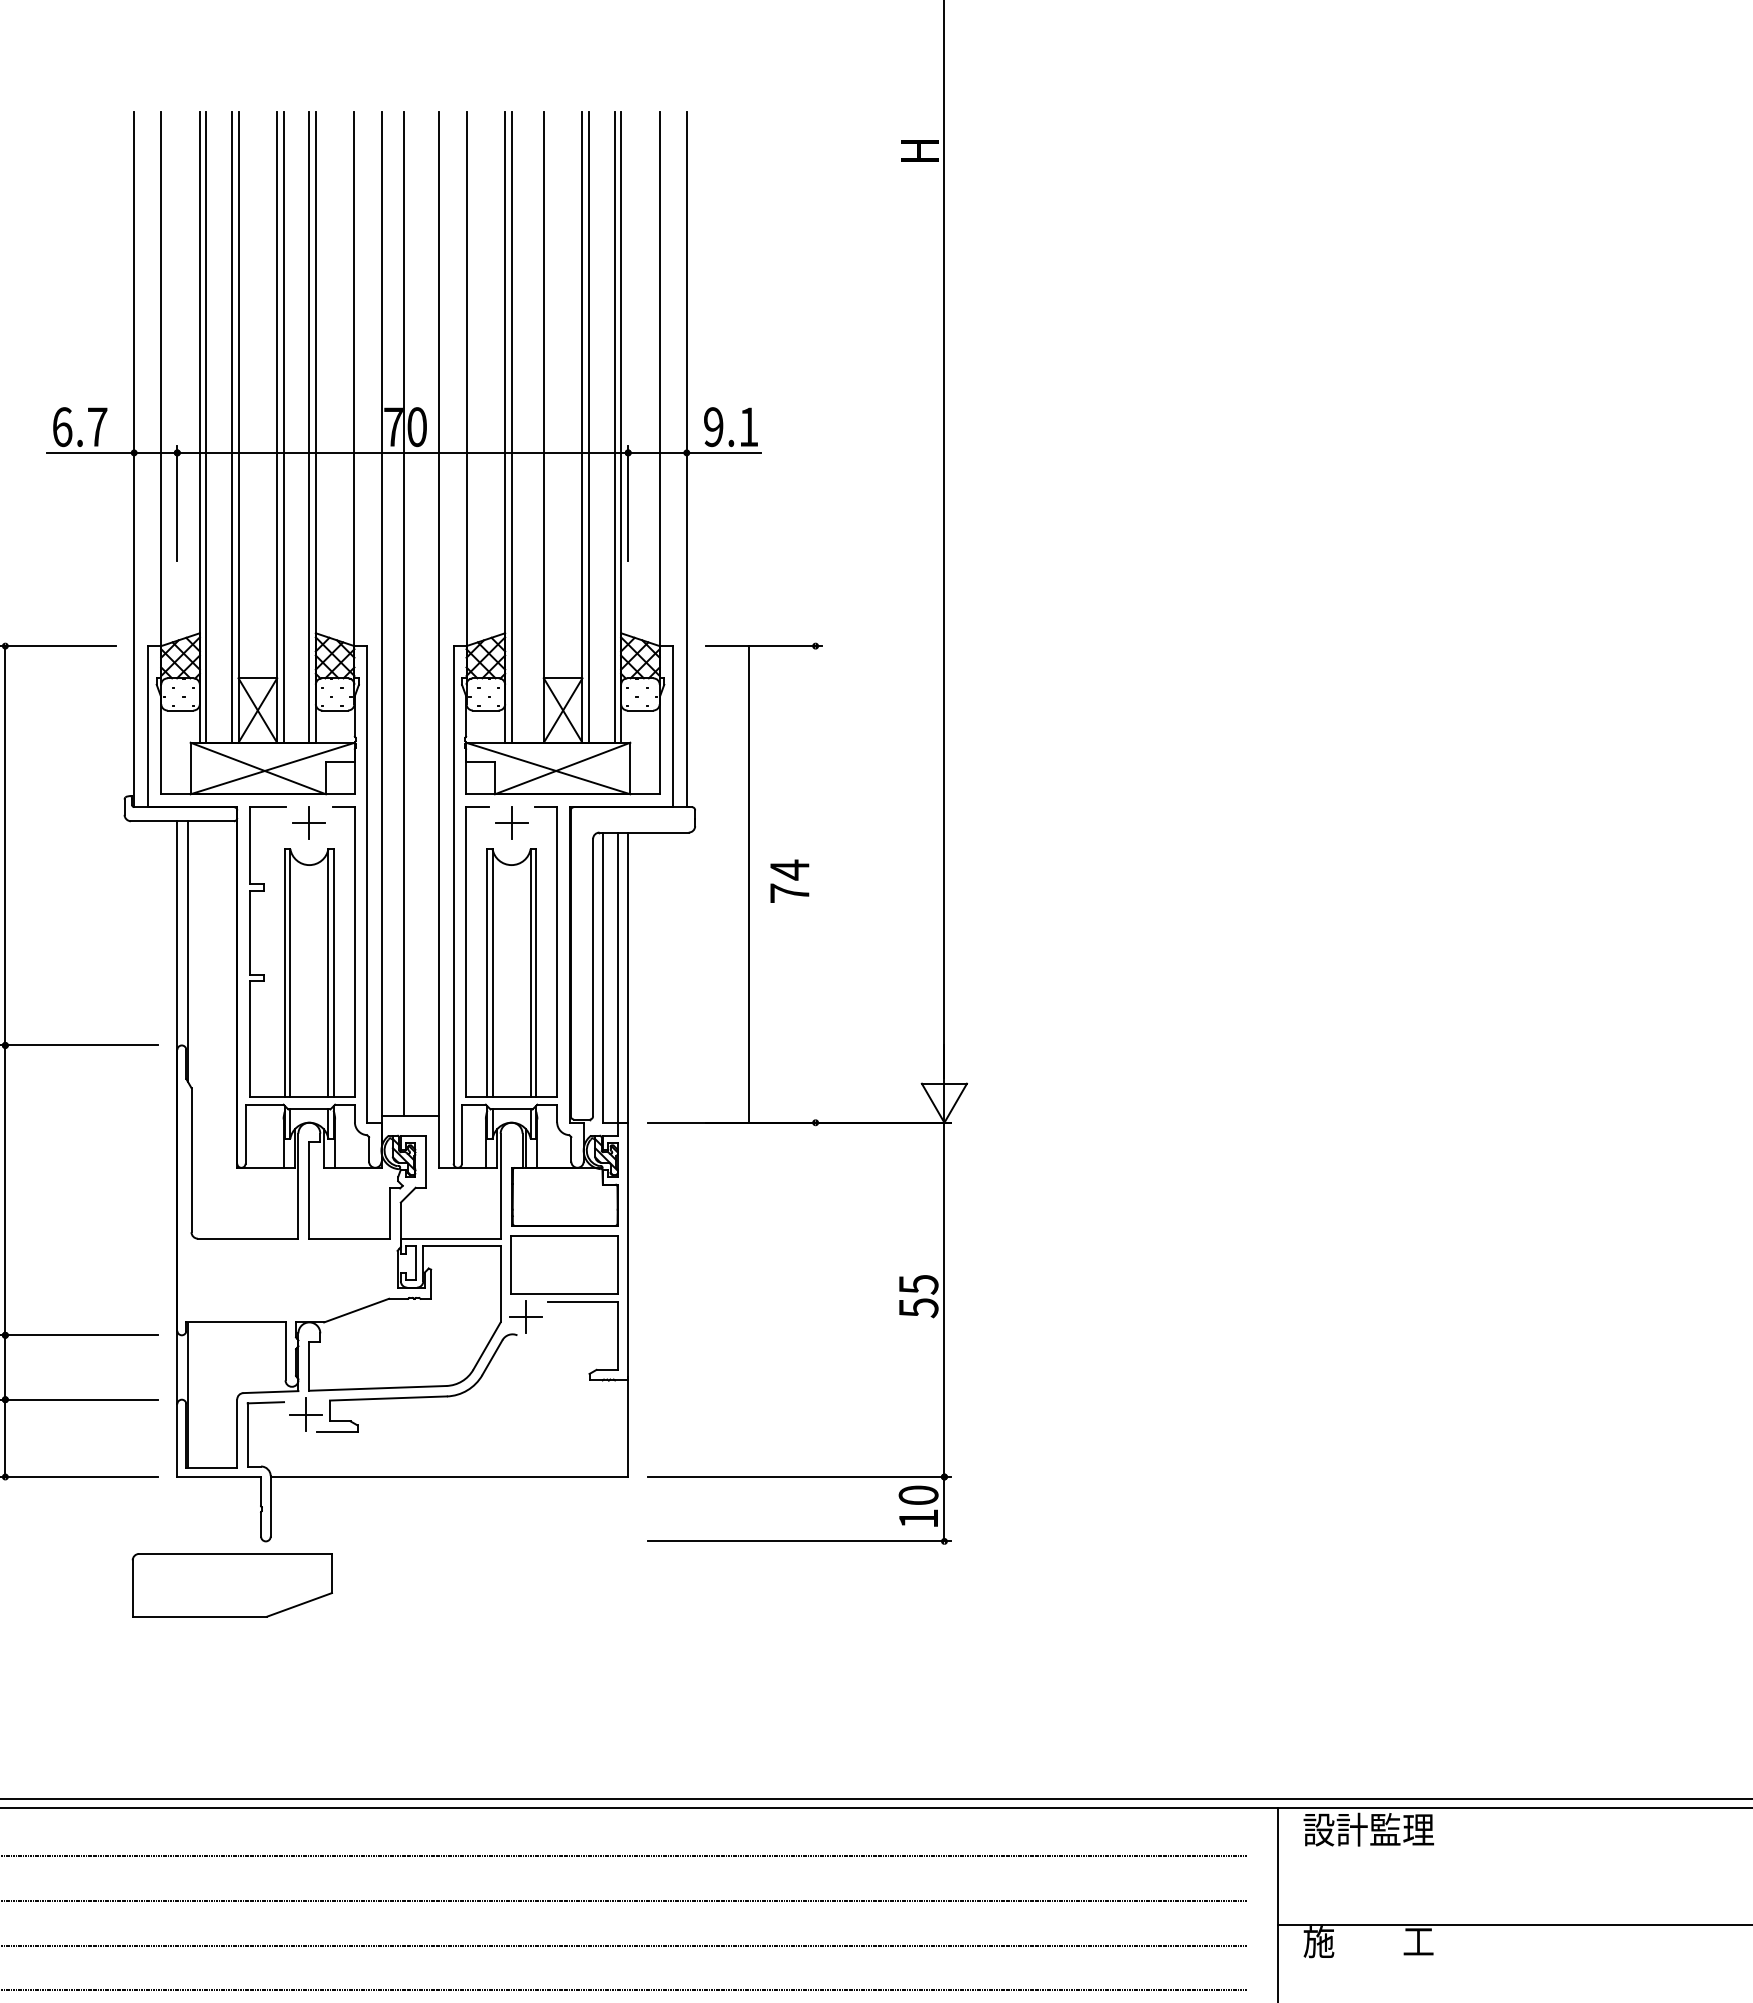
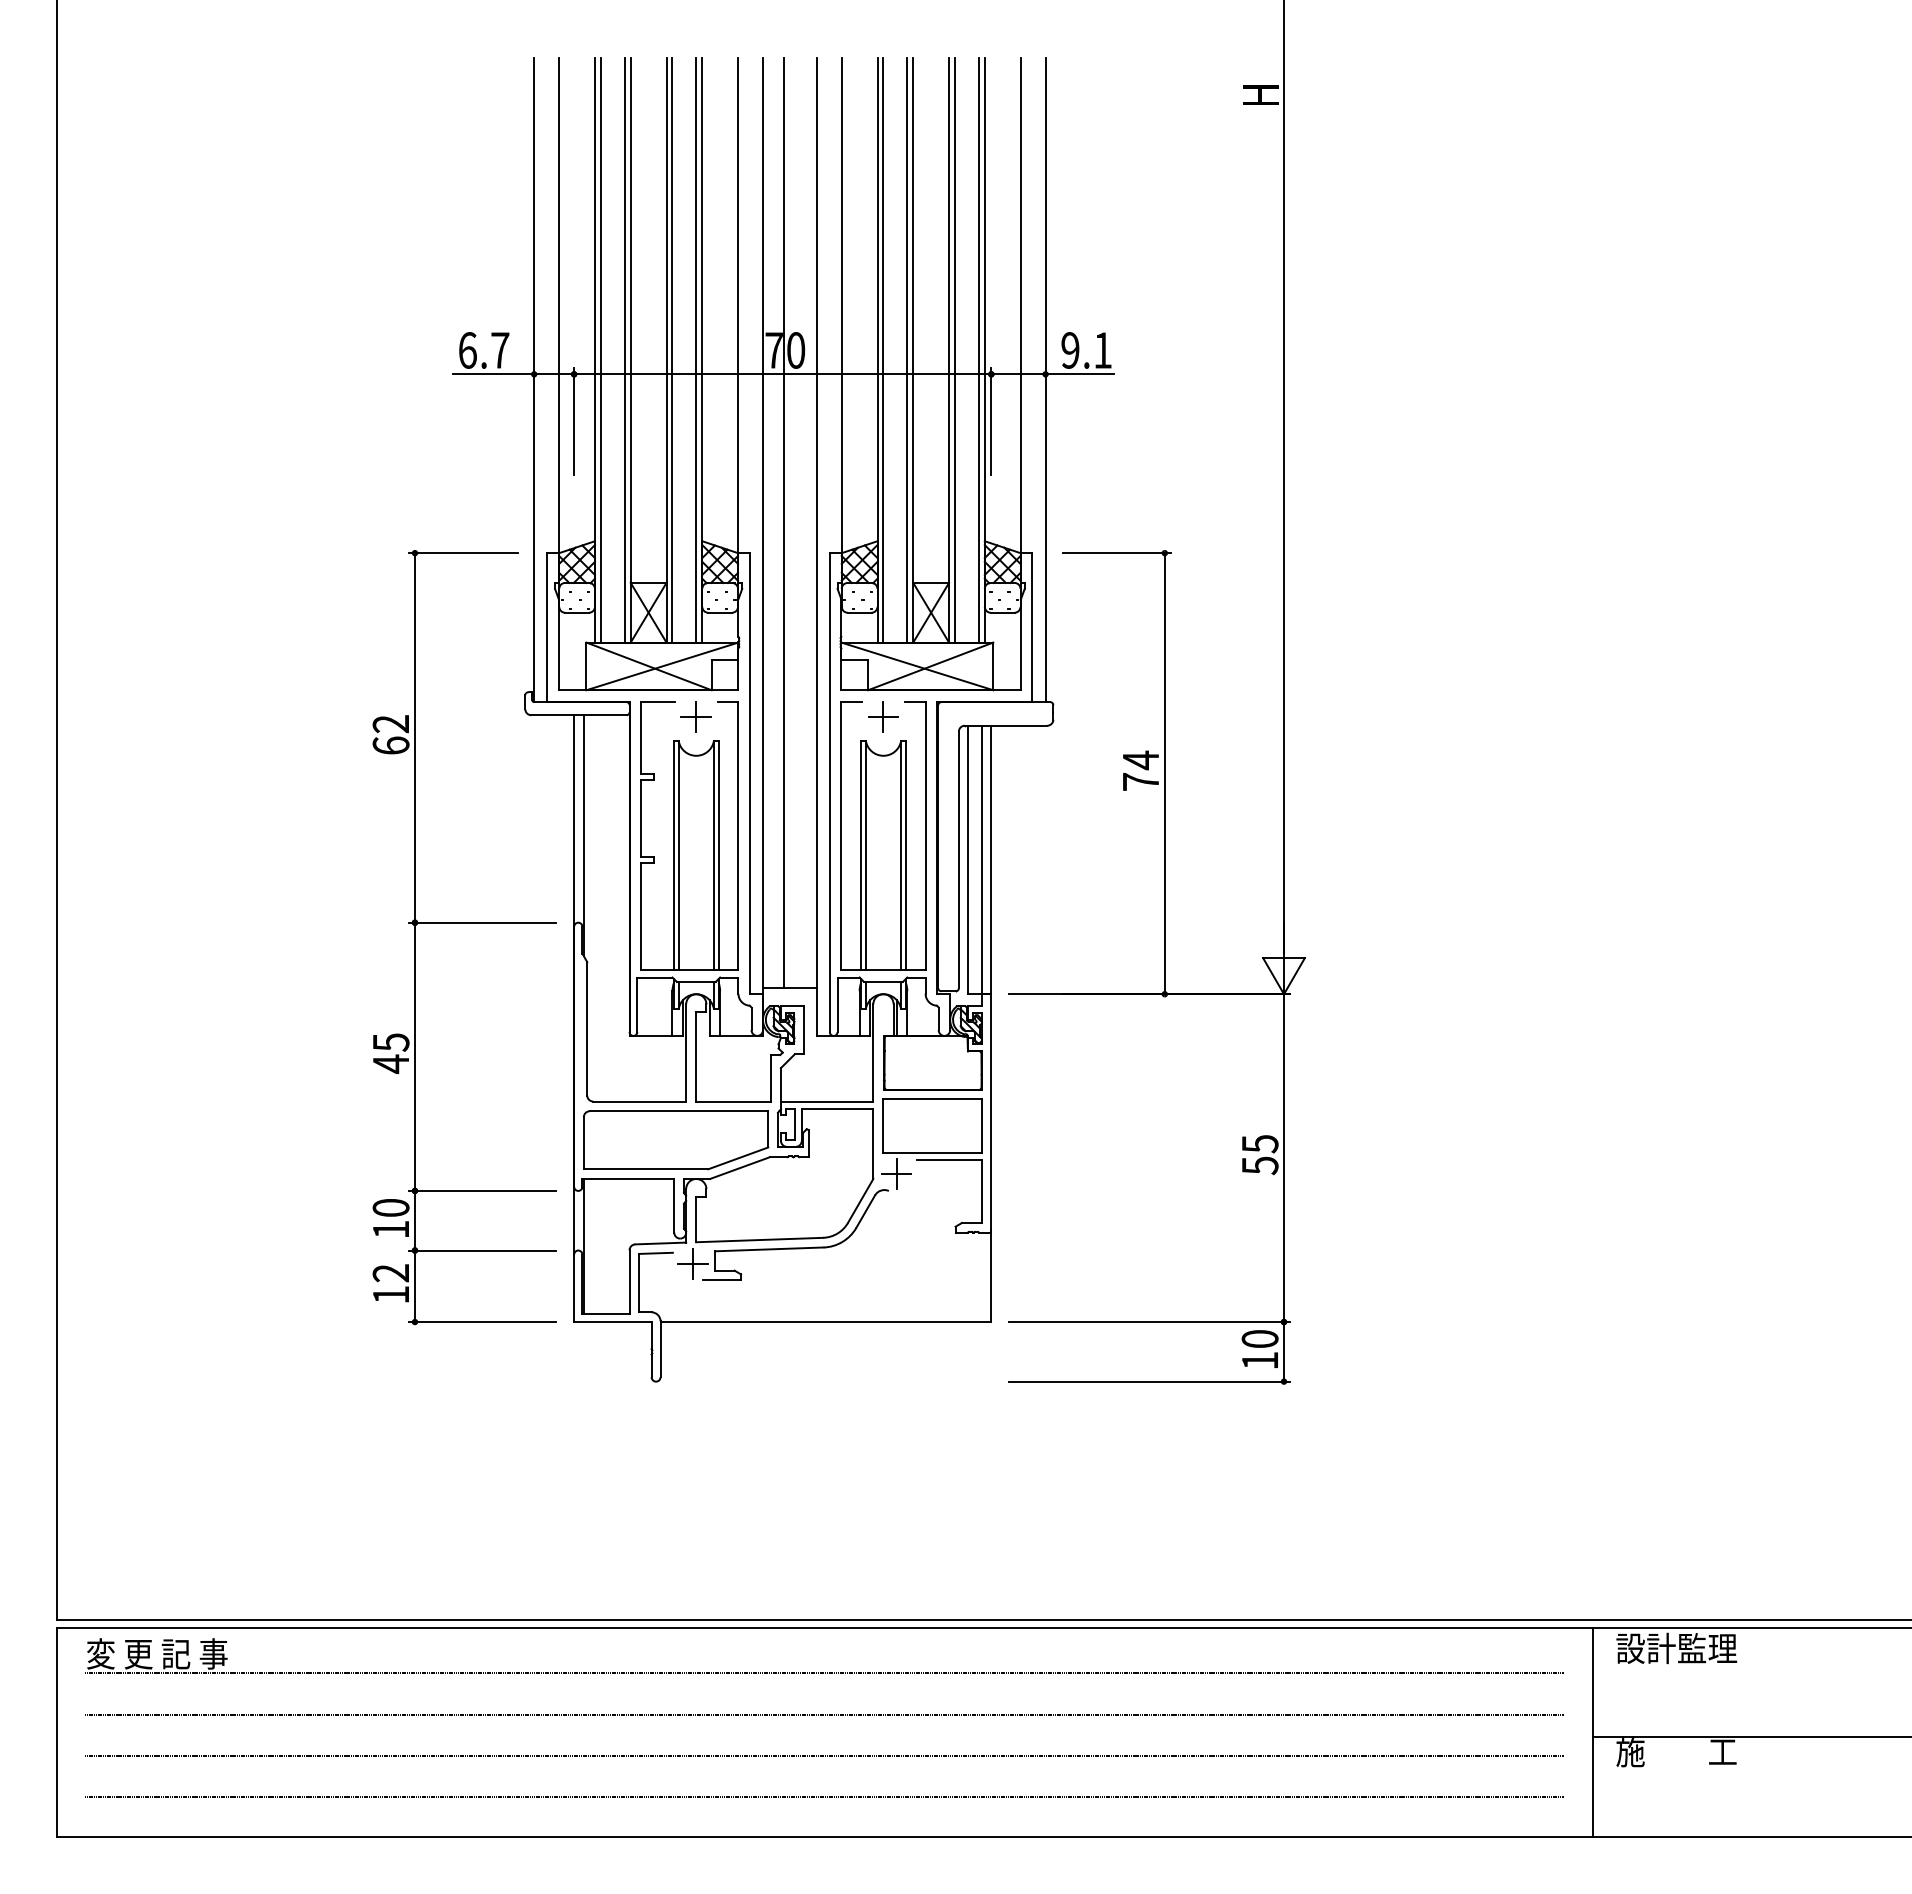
line: (537, 427) -> (907, 350), added
line: (748, 884) -> (1164, 773), moved
part: (232, 1585) -> (676, 1140), moved

